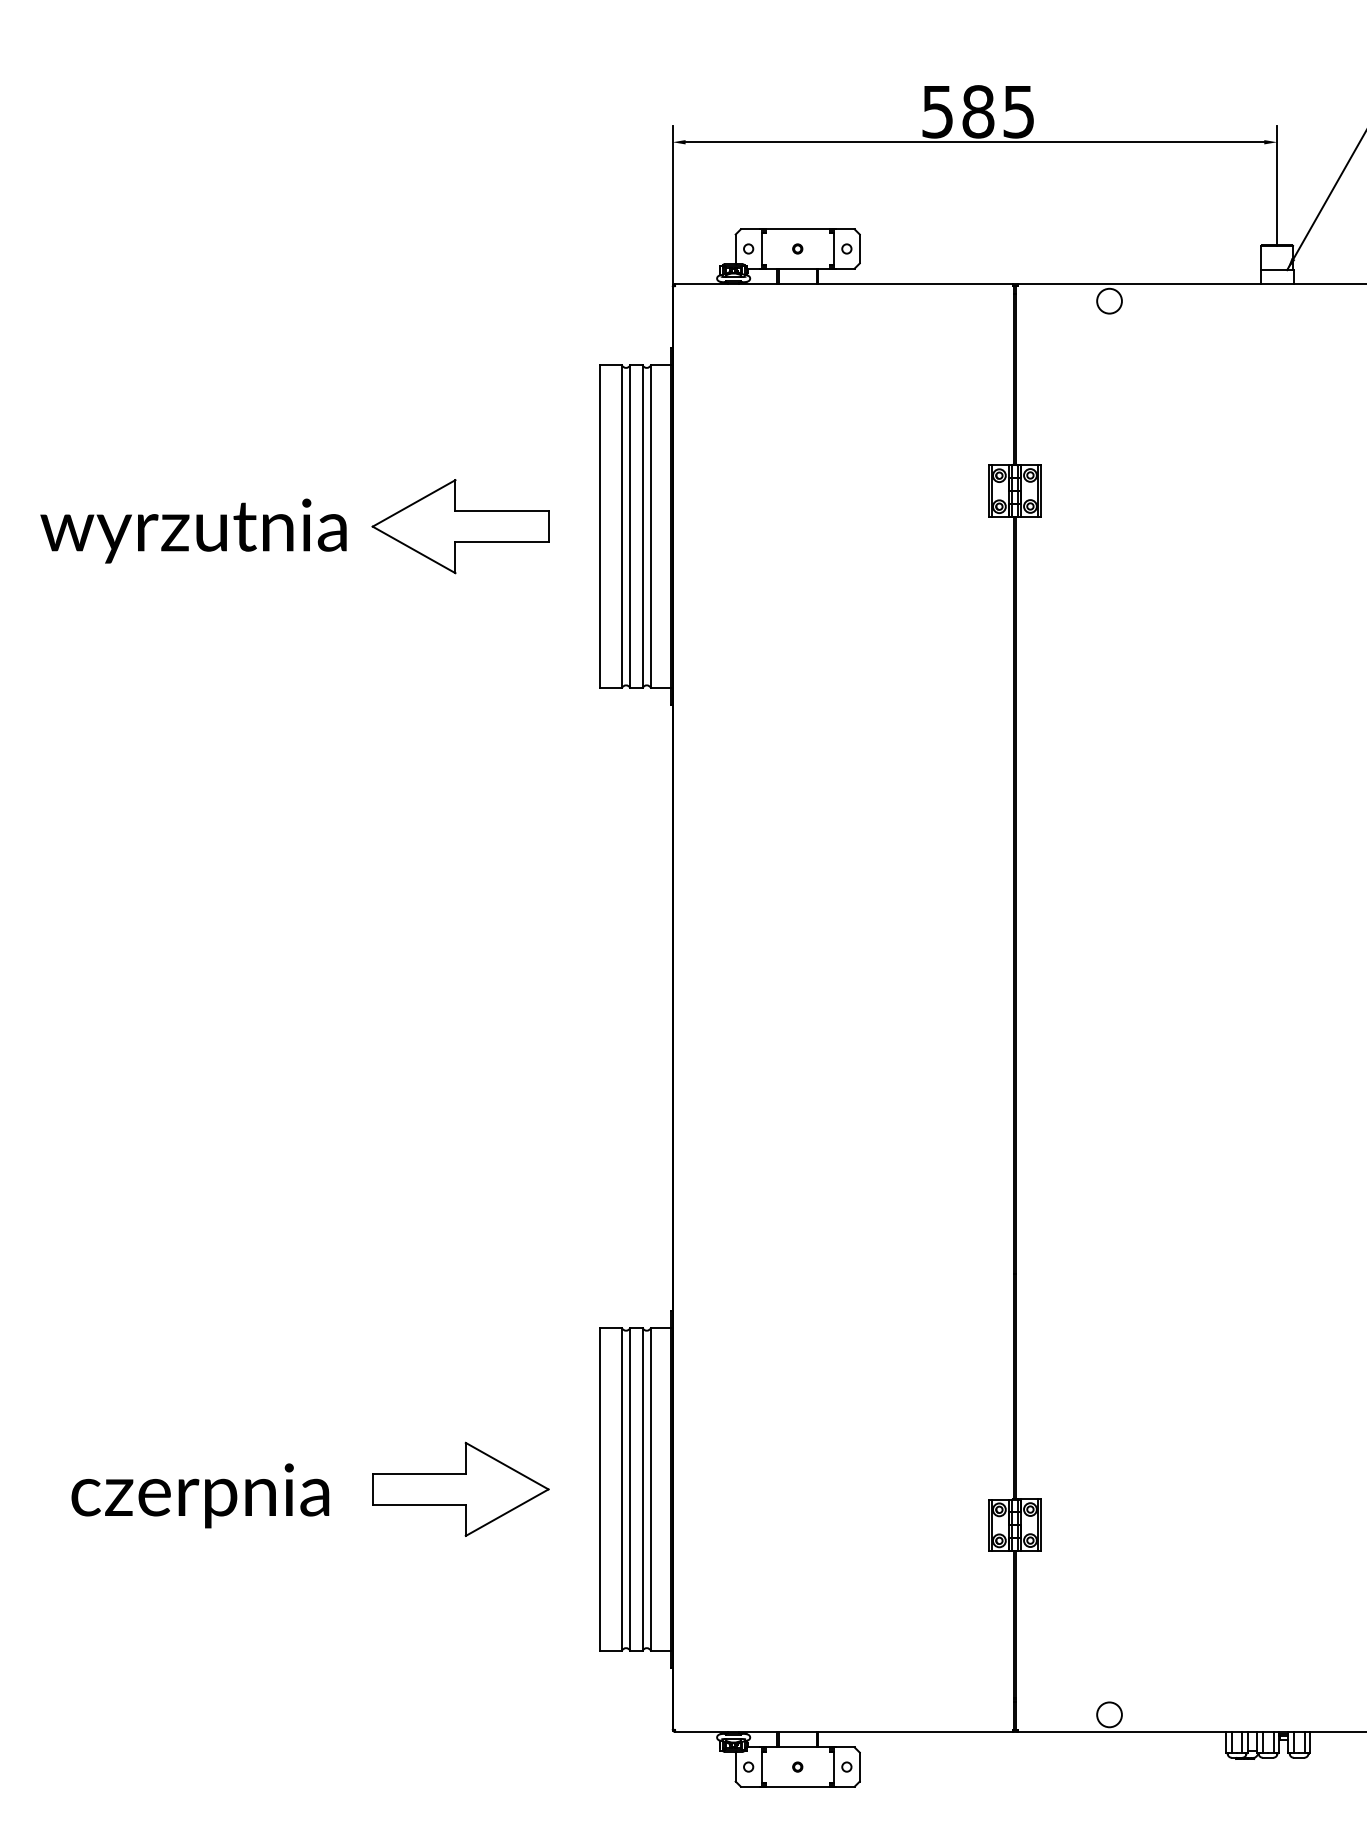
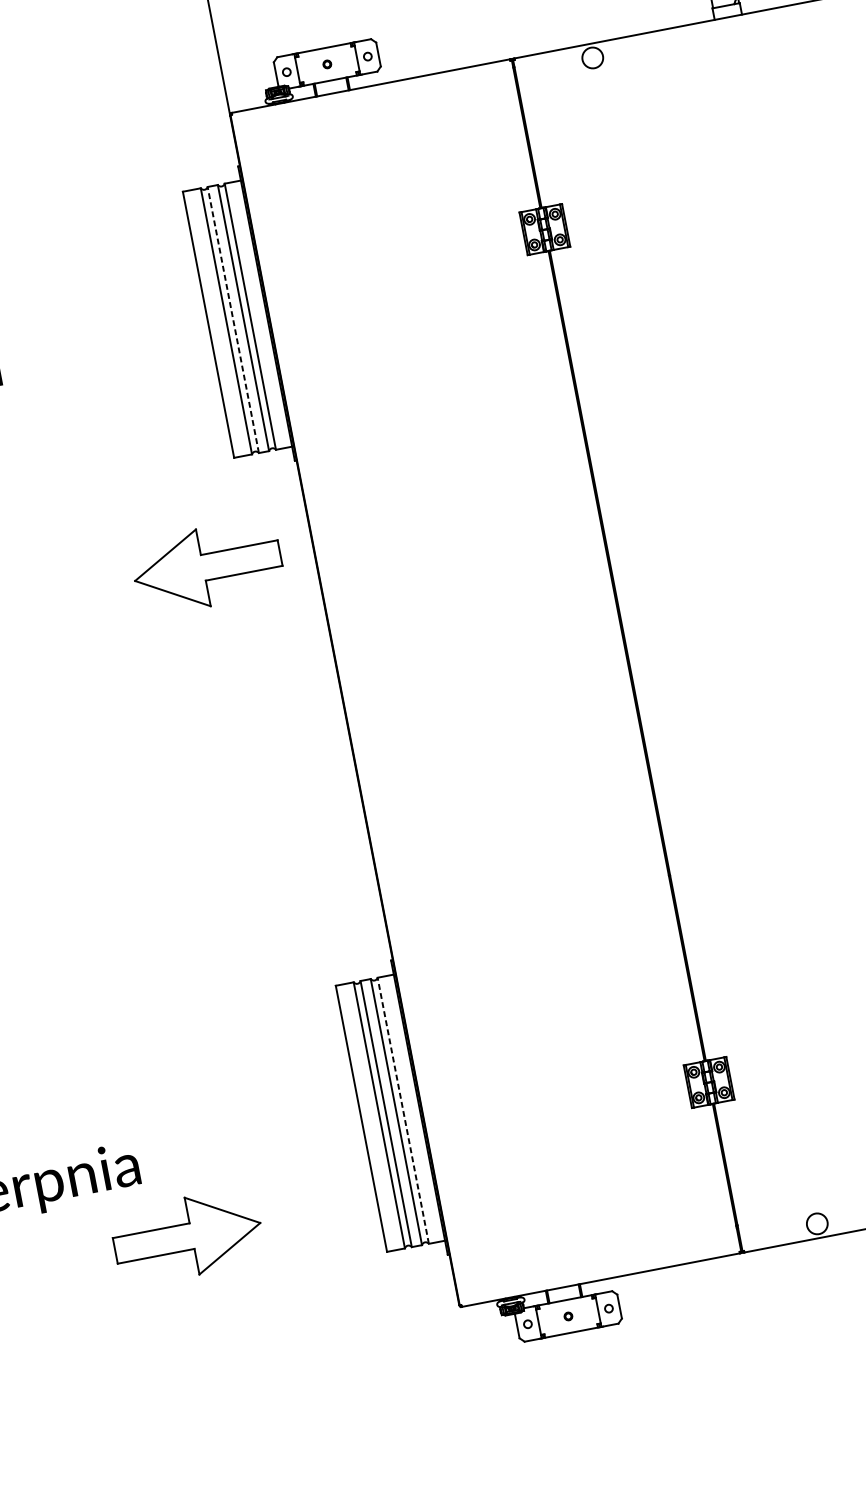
part: (460, 526) -> (207, 566), moved
line: (630, 526) -> (233, 319), solid -> dashed
part: (460, 1488) -> (187, 1236), moved
line: (650, 1488) -> (402, 1110), solid -> dashed

